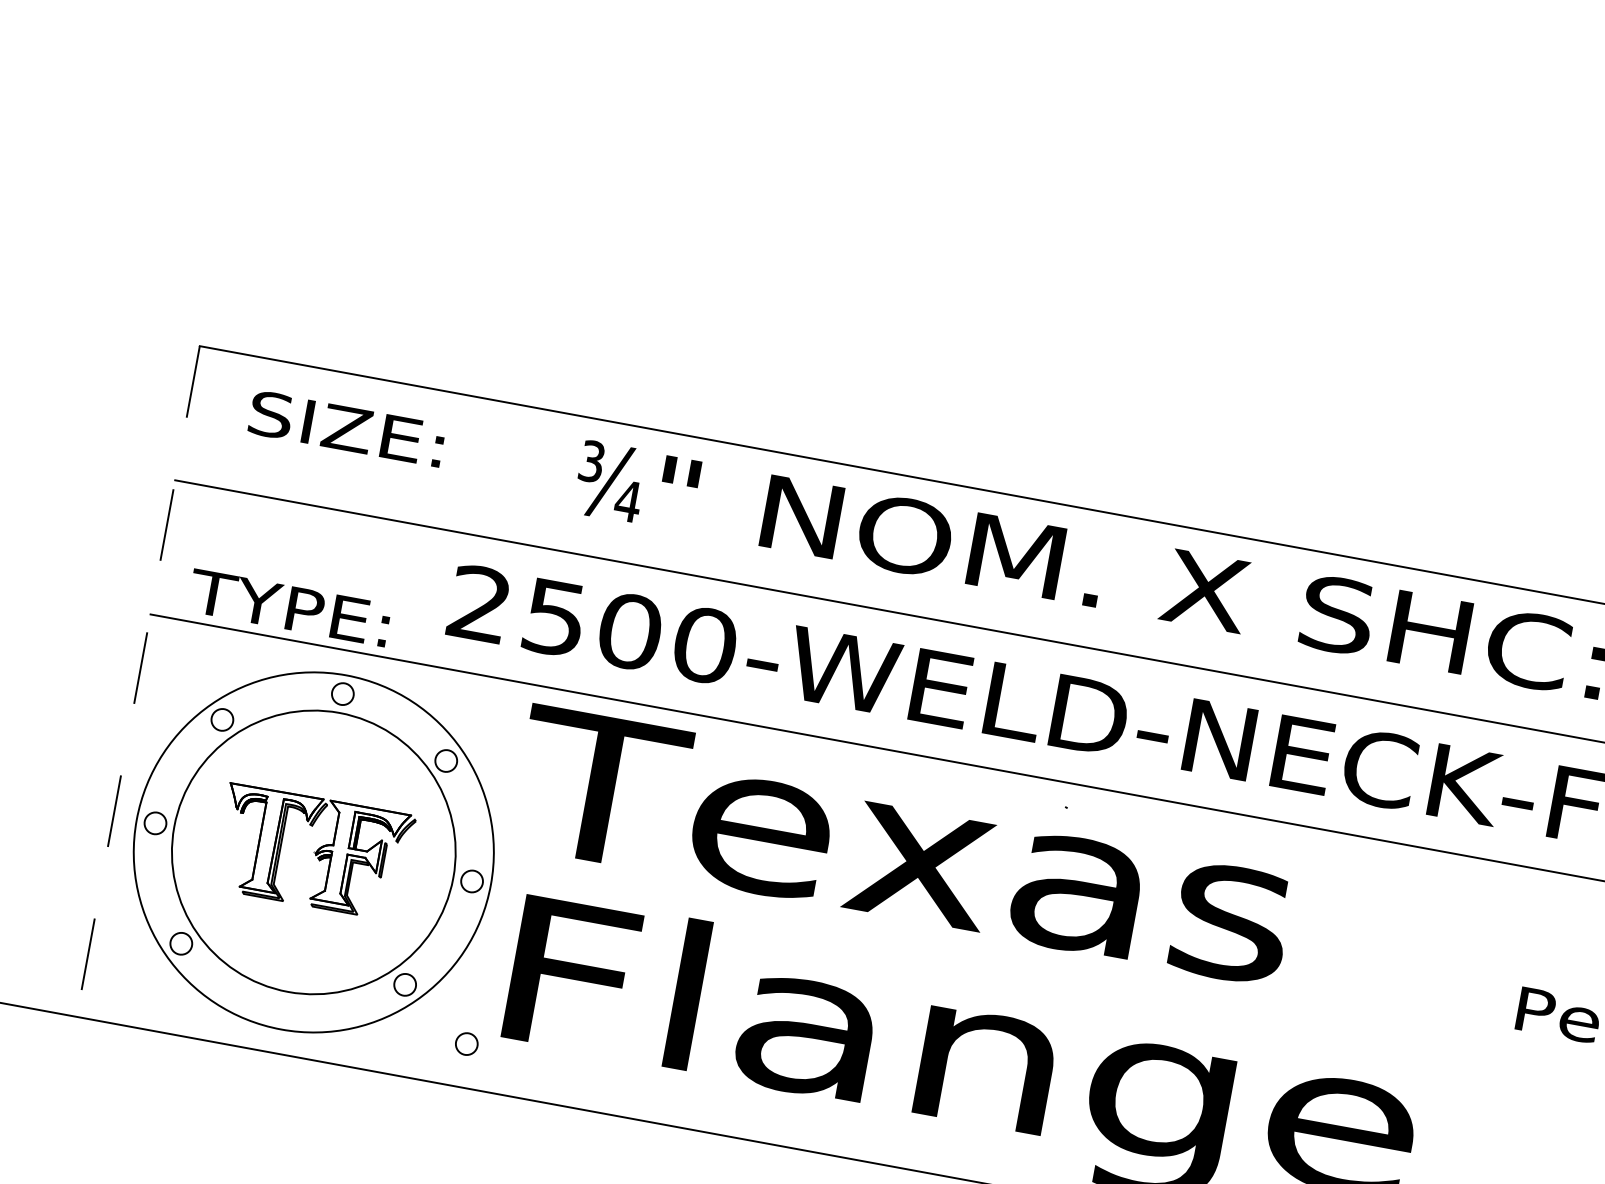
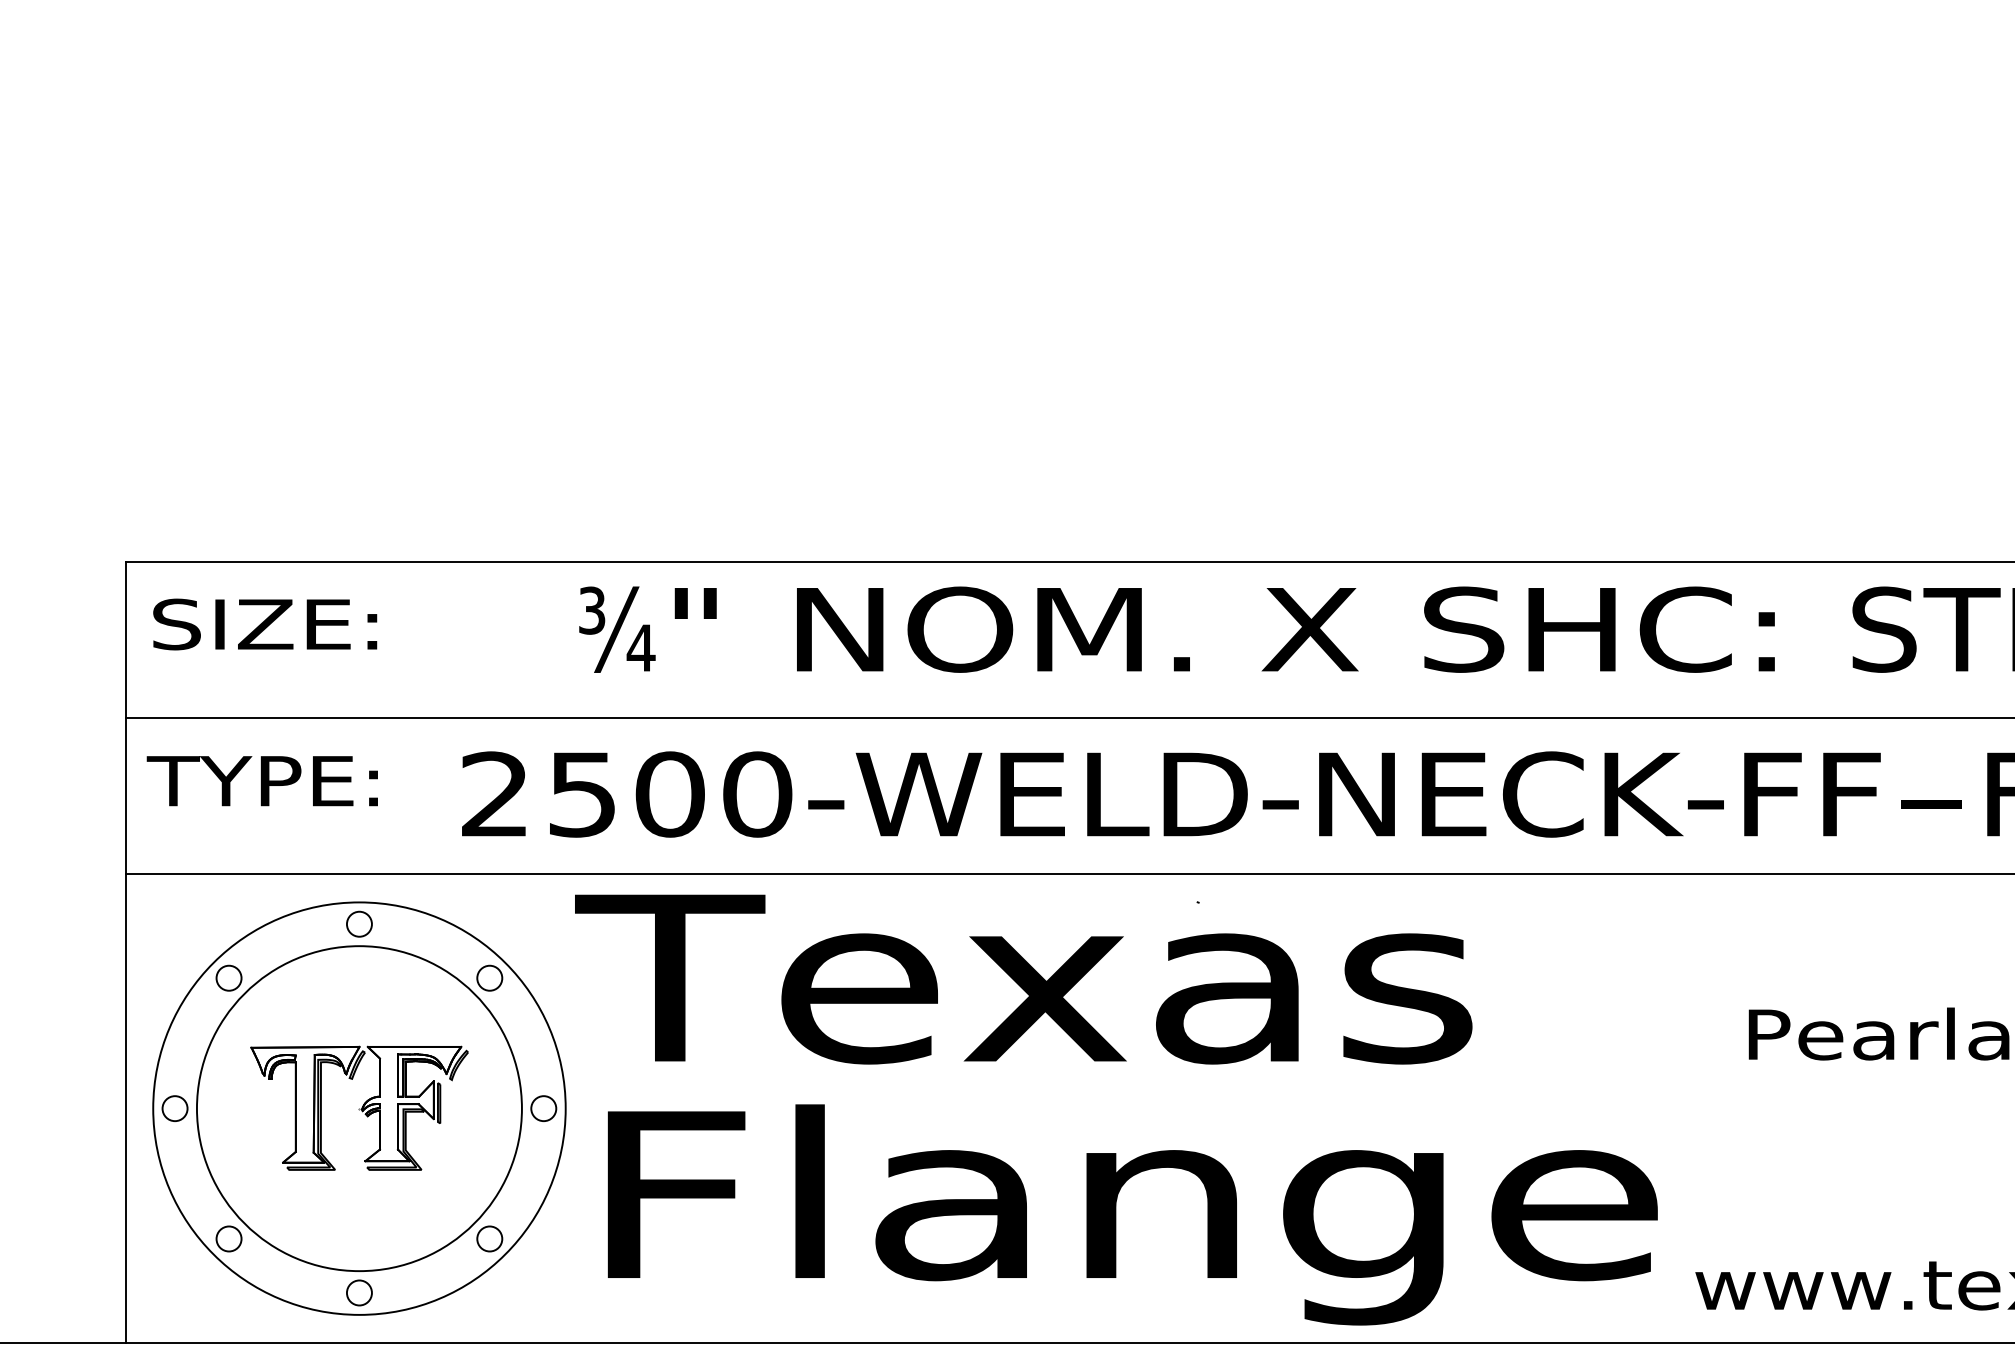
text: (347, 428) -> (265, 624), moved
text: (288, 608) -> (261, 781), moved
line: (138, 681) -> (126, 952), dashed -> solid
circle: (466, 1043) -> (359, 1292), moved

